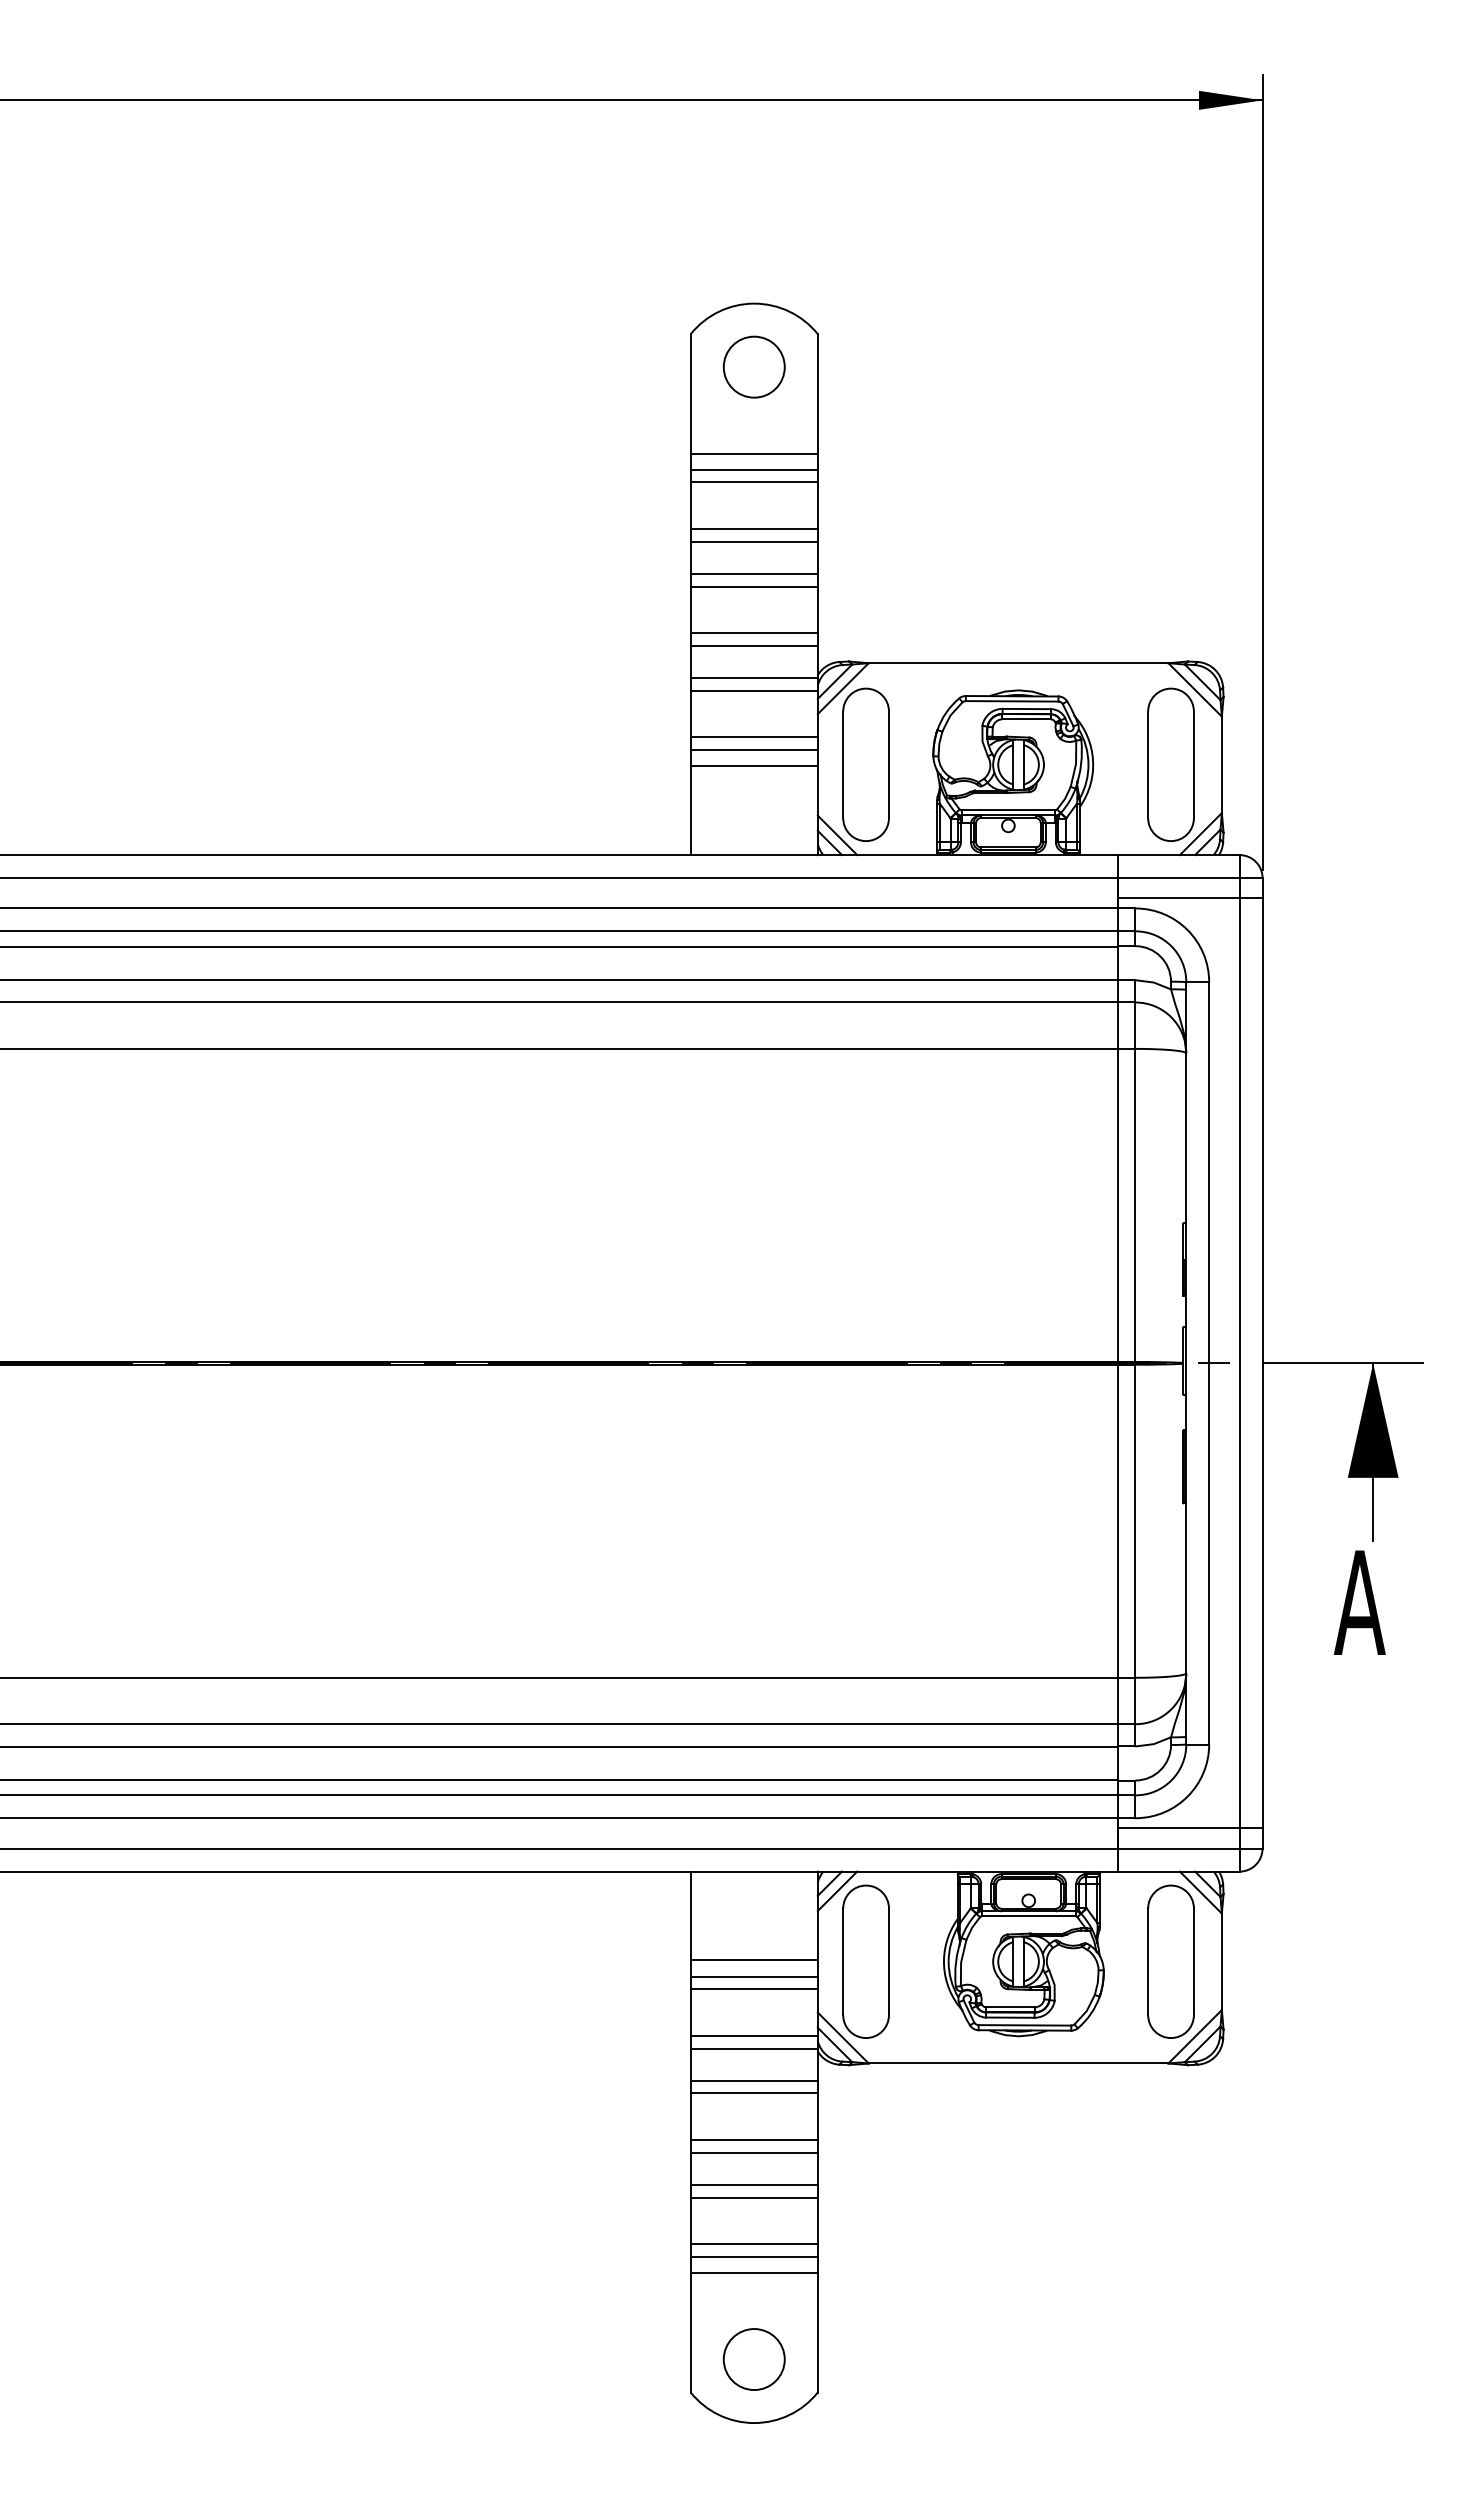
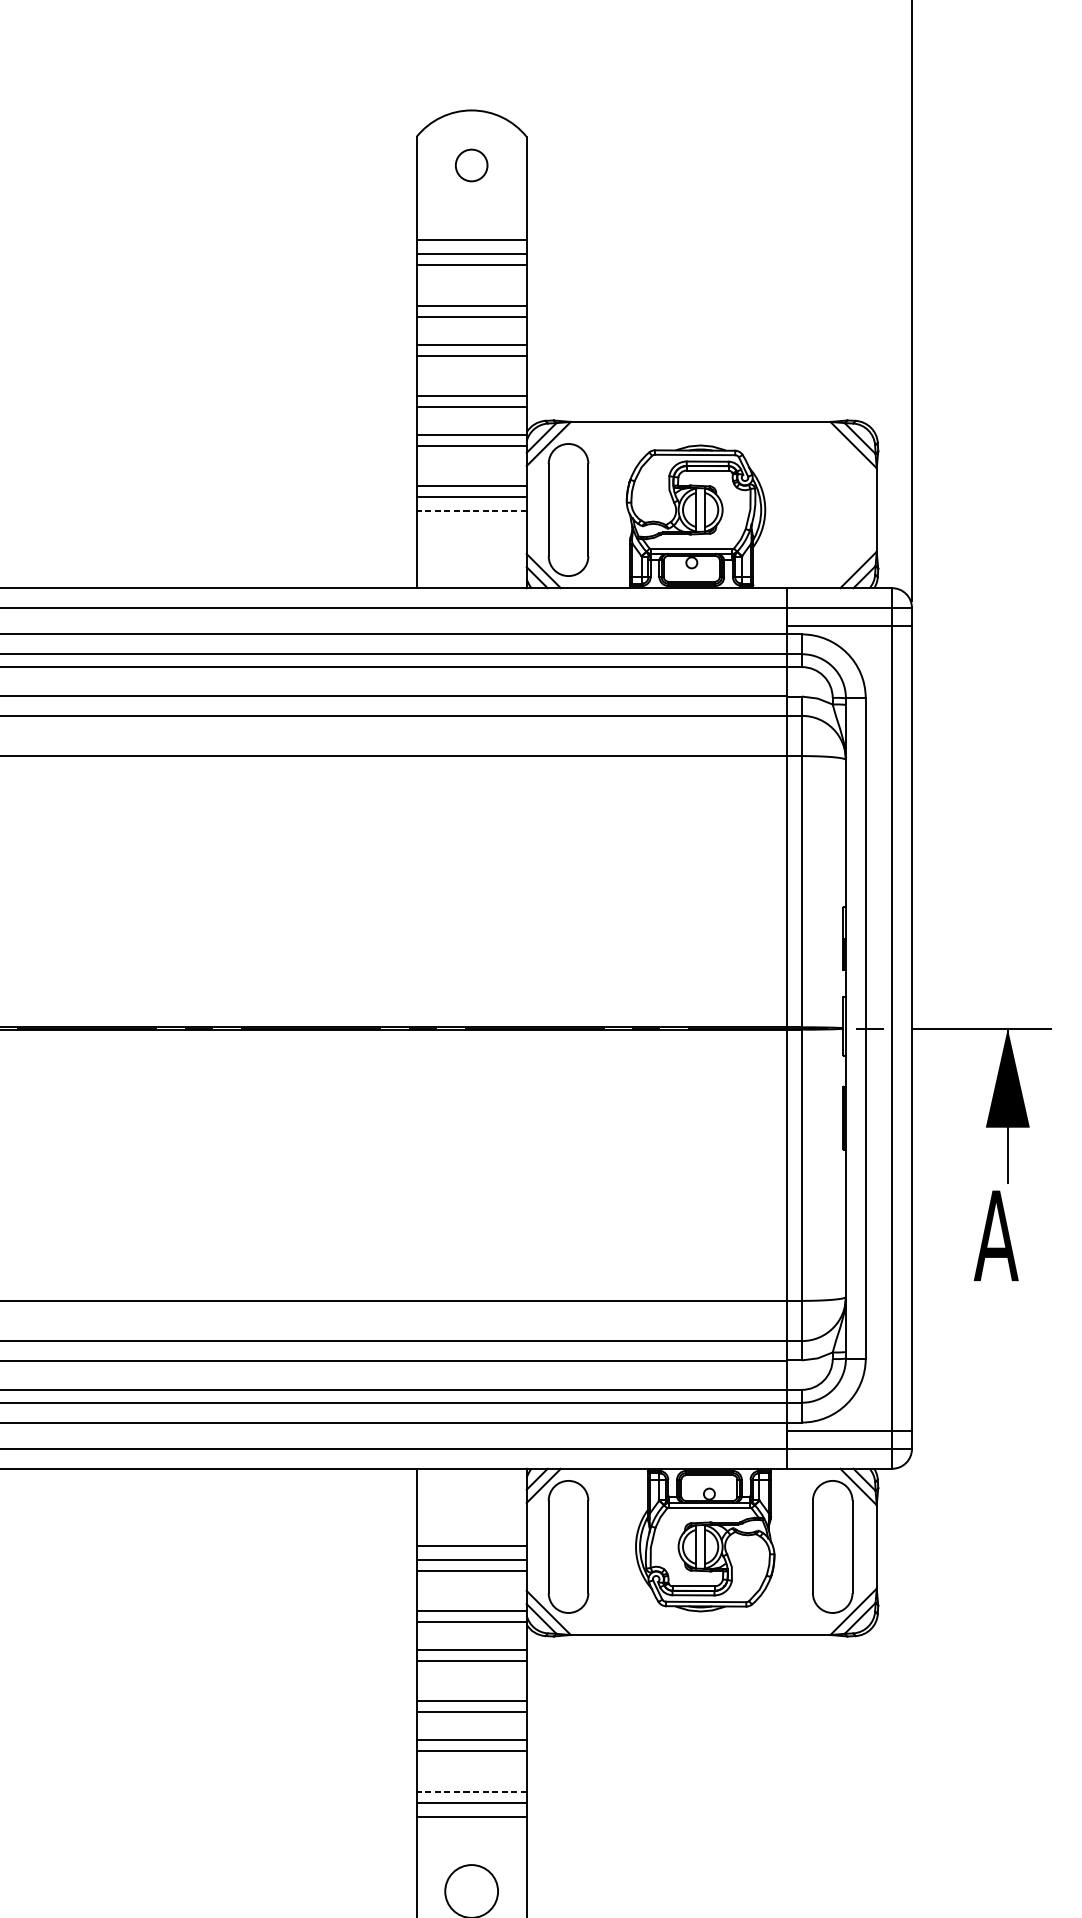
circle: (753, 366) -> (471, 164), size x0.6
part: (1170, 764) -> (832, 509), removed
line: (754, 766) -> (471, 511), solid -> dashed
line: (754, 2244) -> (471, 1791), solid -> dashed

